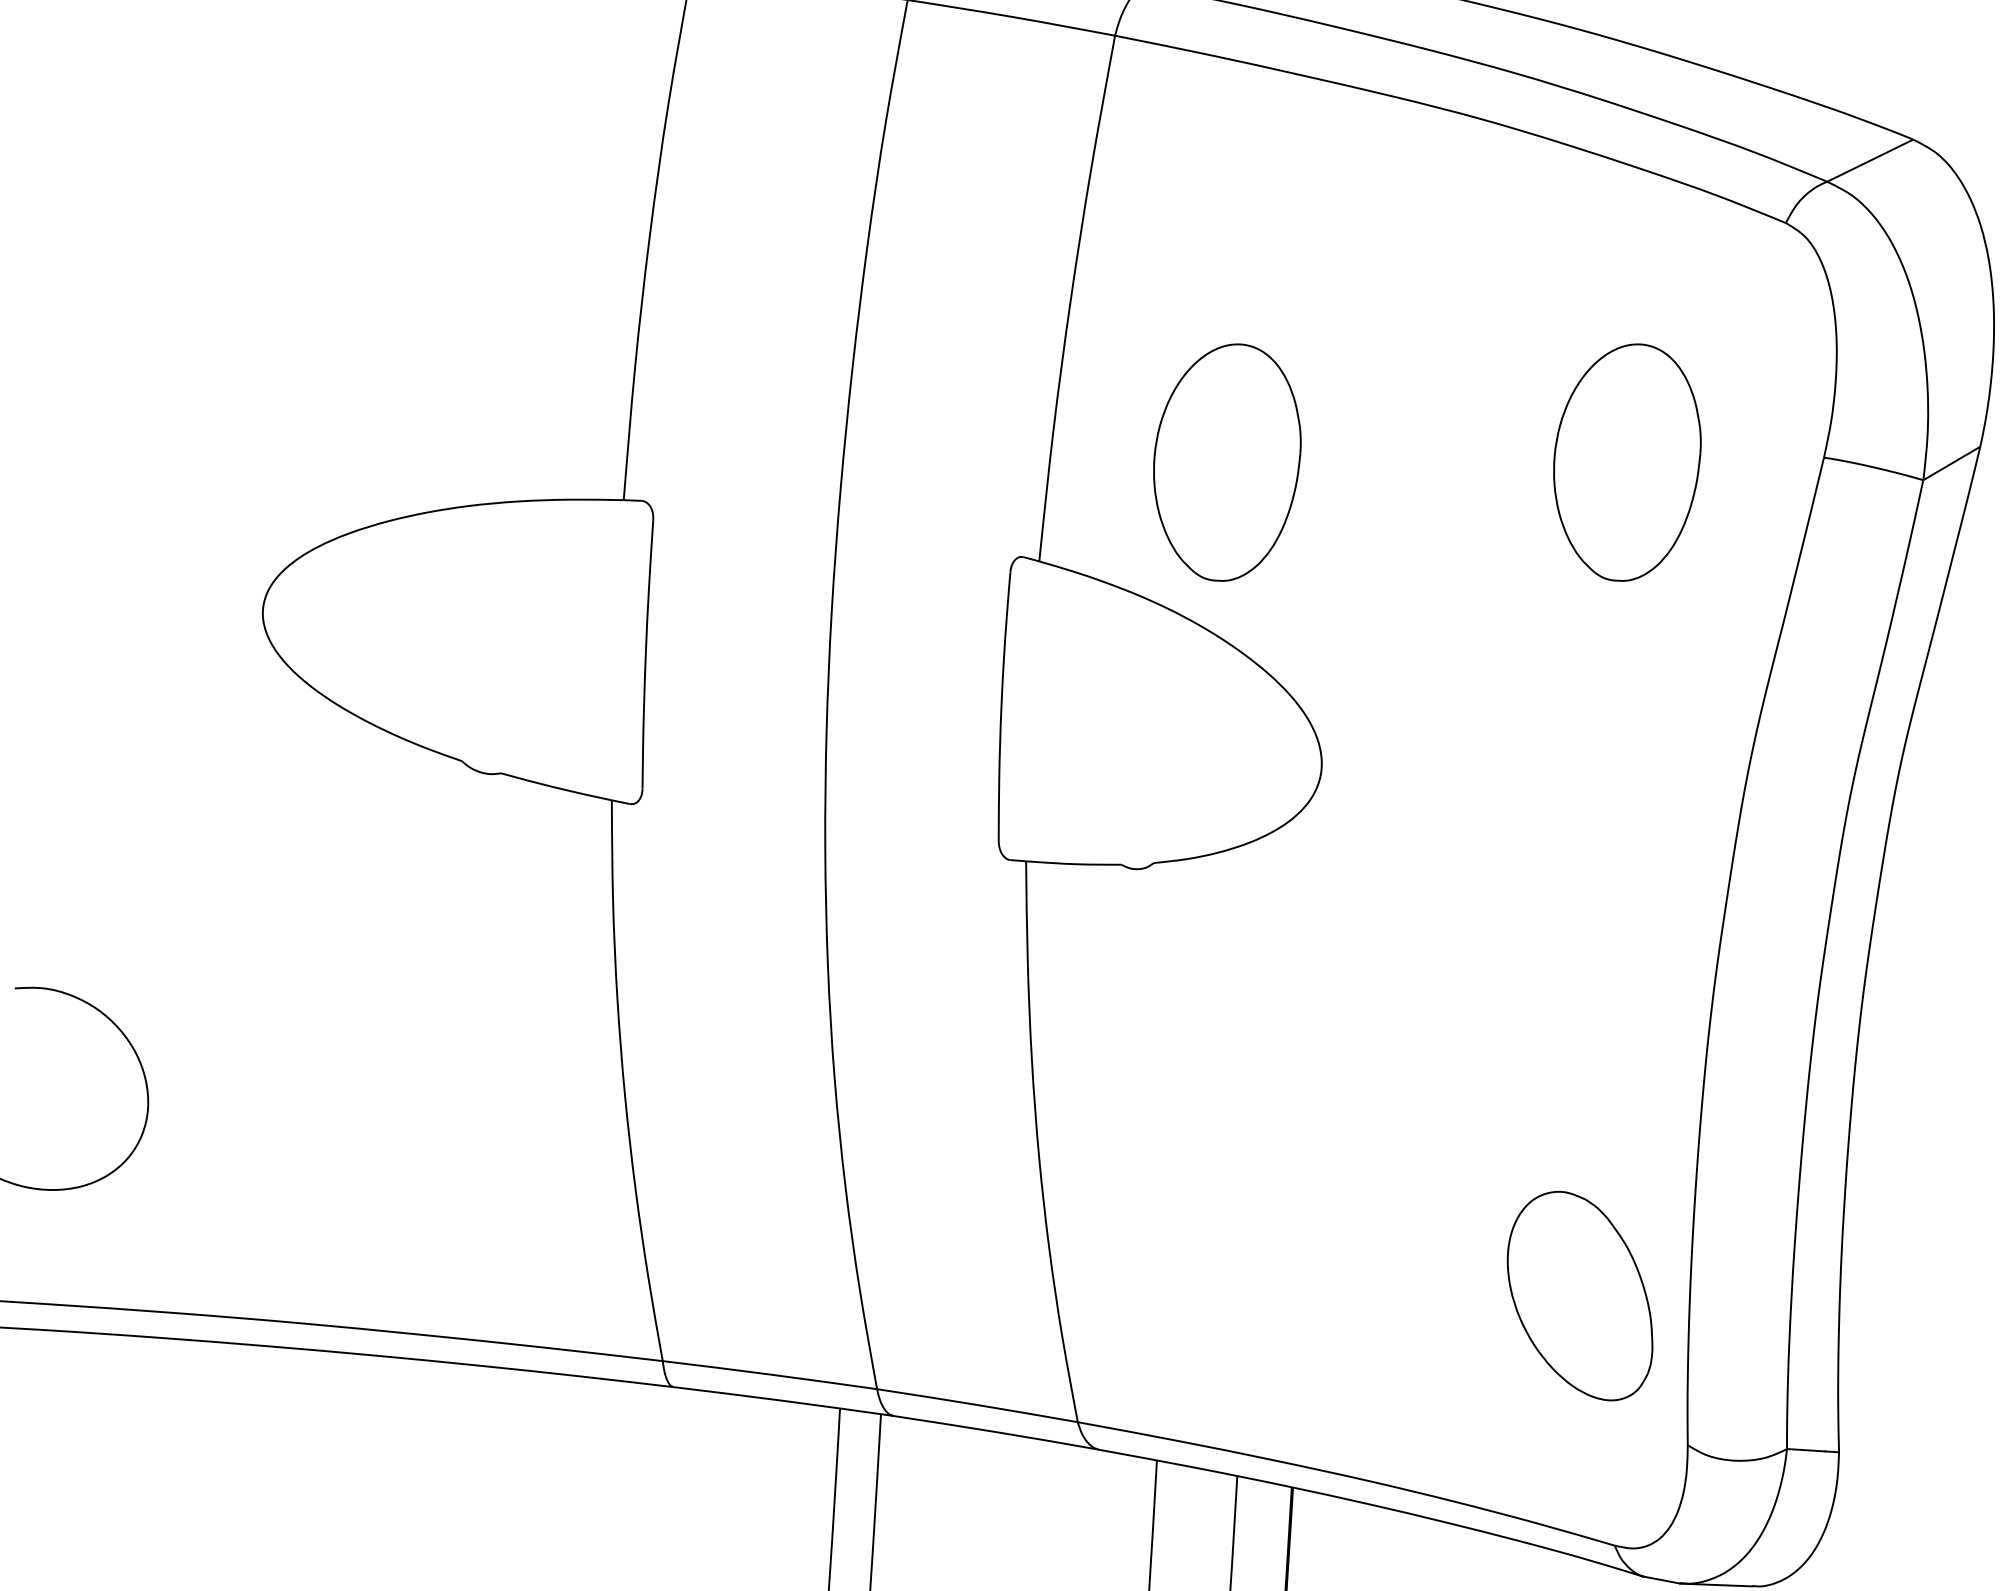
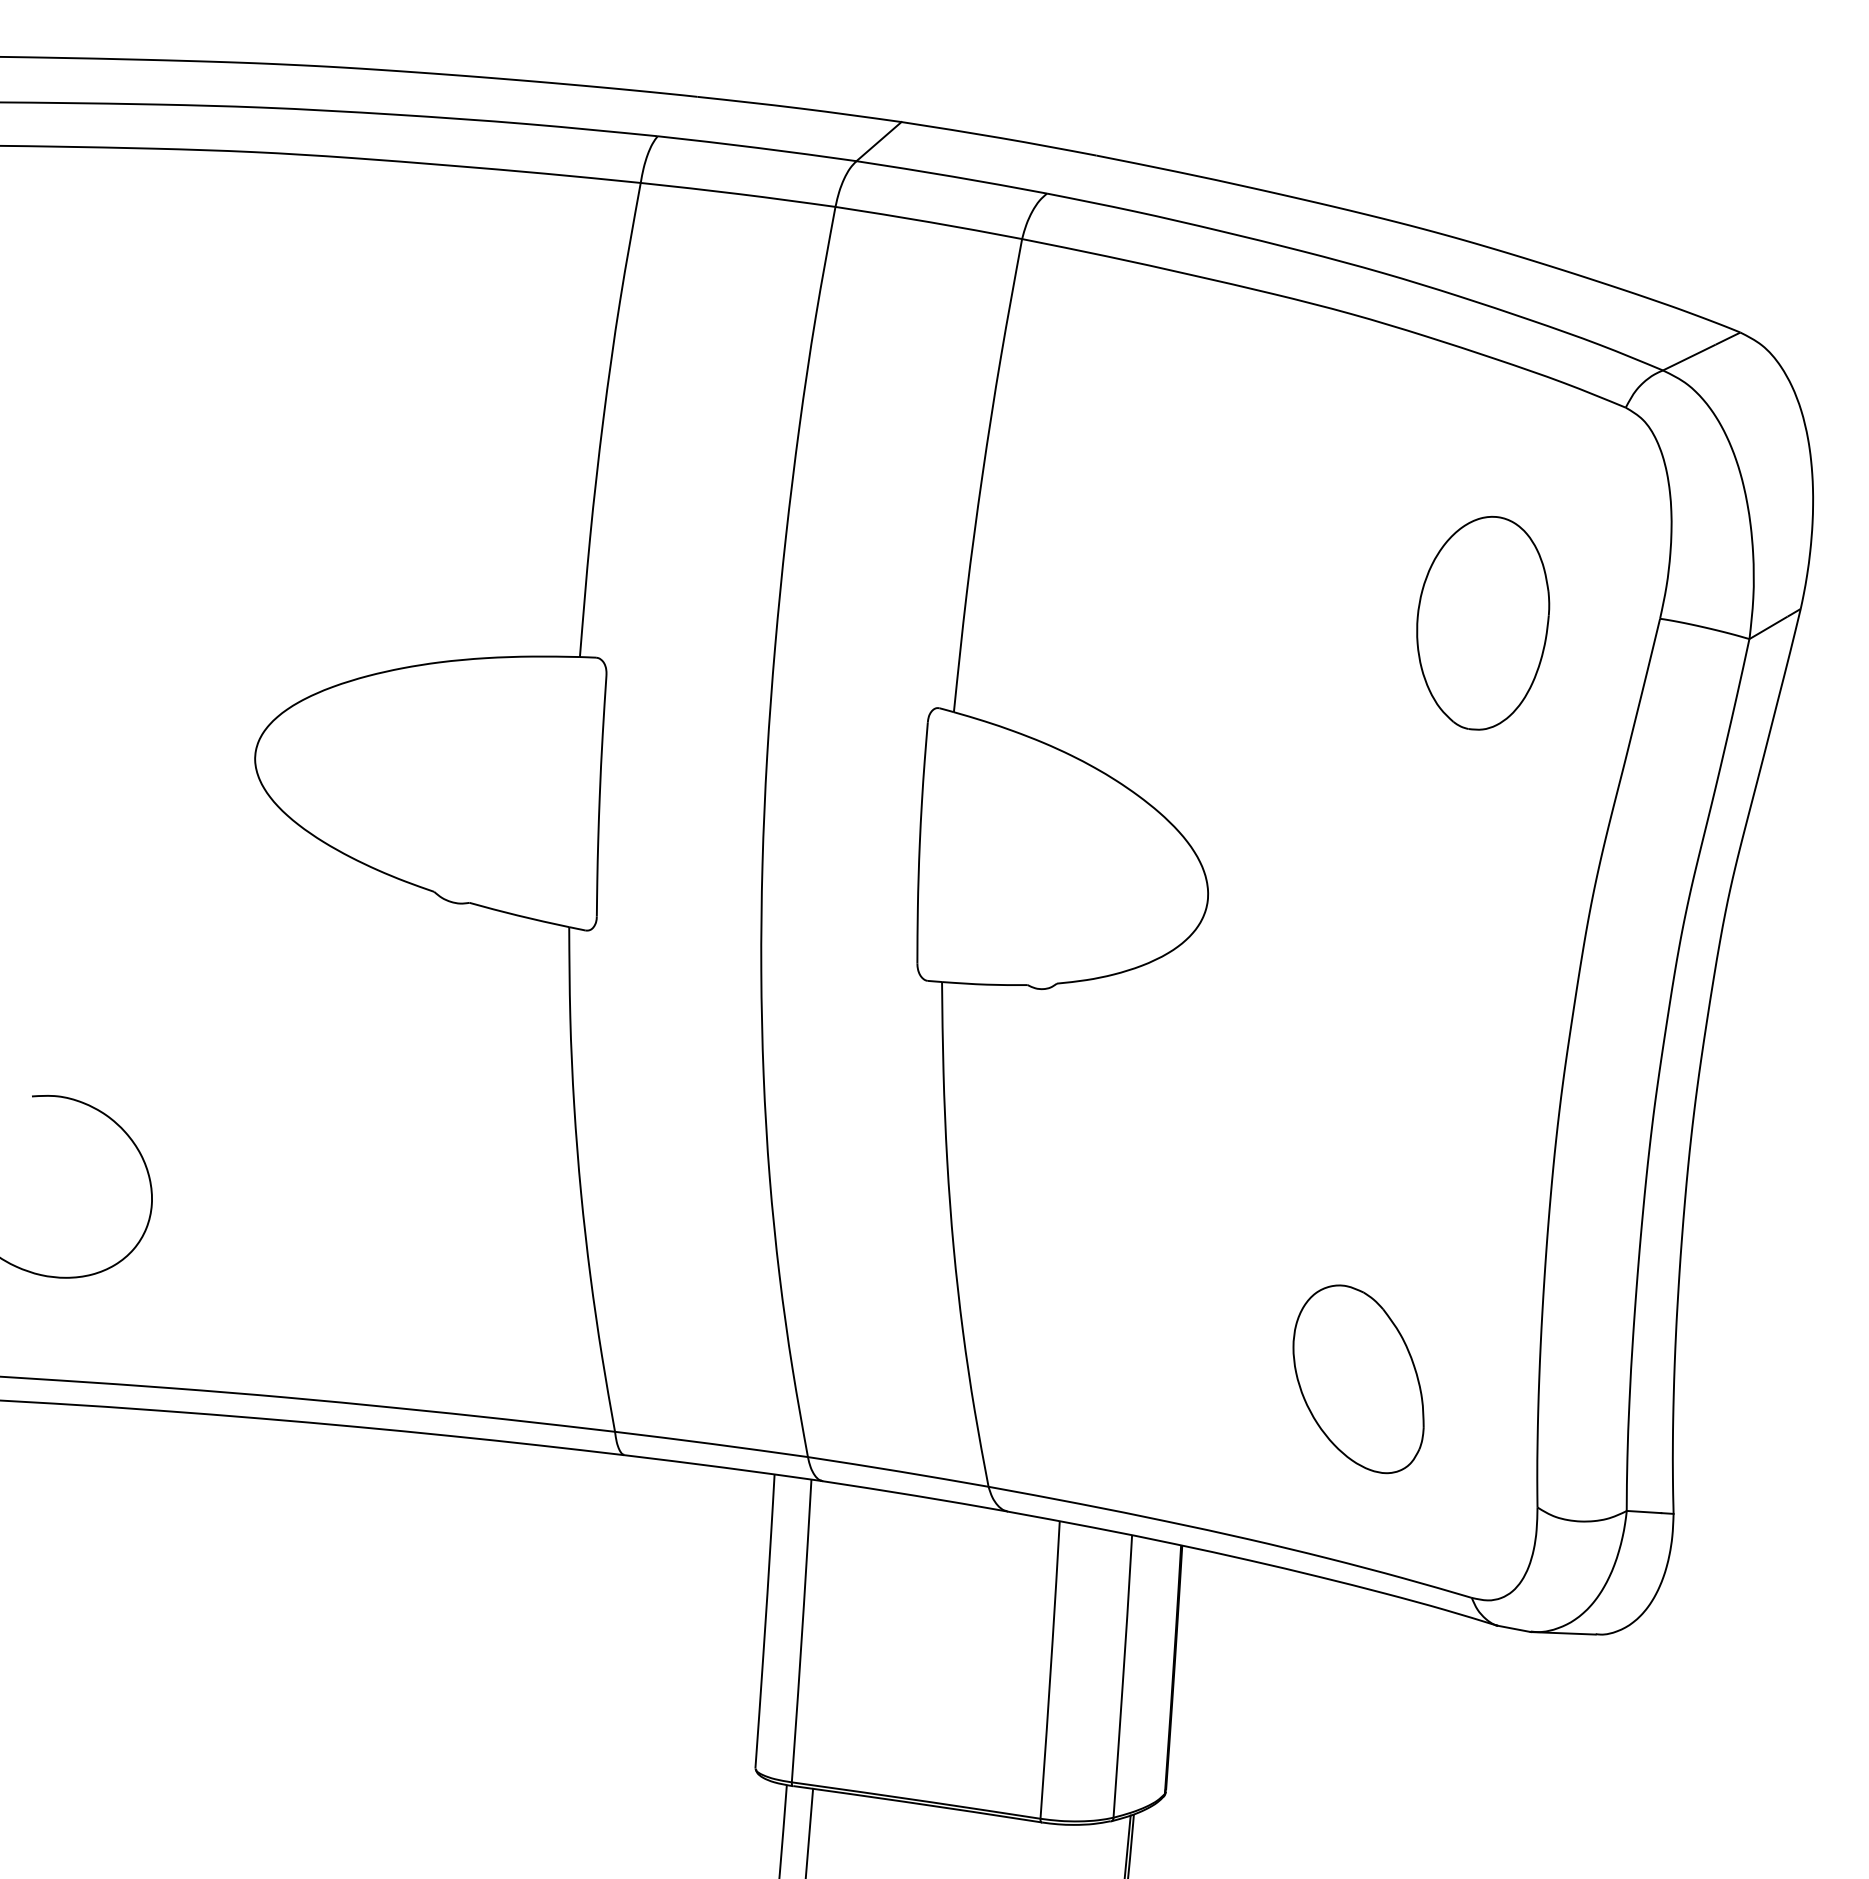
part: (1227, 461) -> (1123, 622), removed
part: (1580, 1296) -> (1358, 1379), moved

